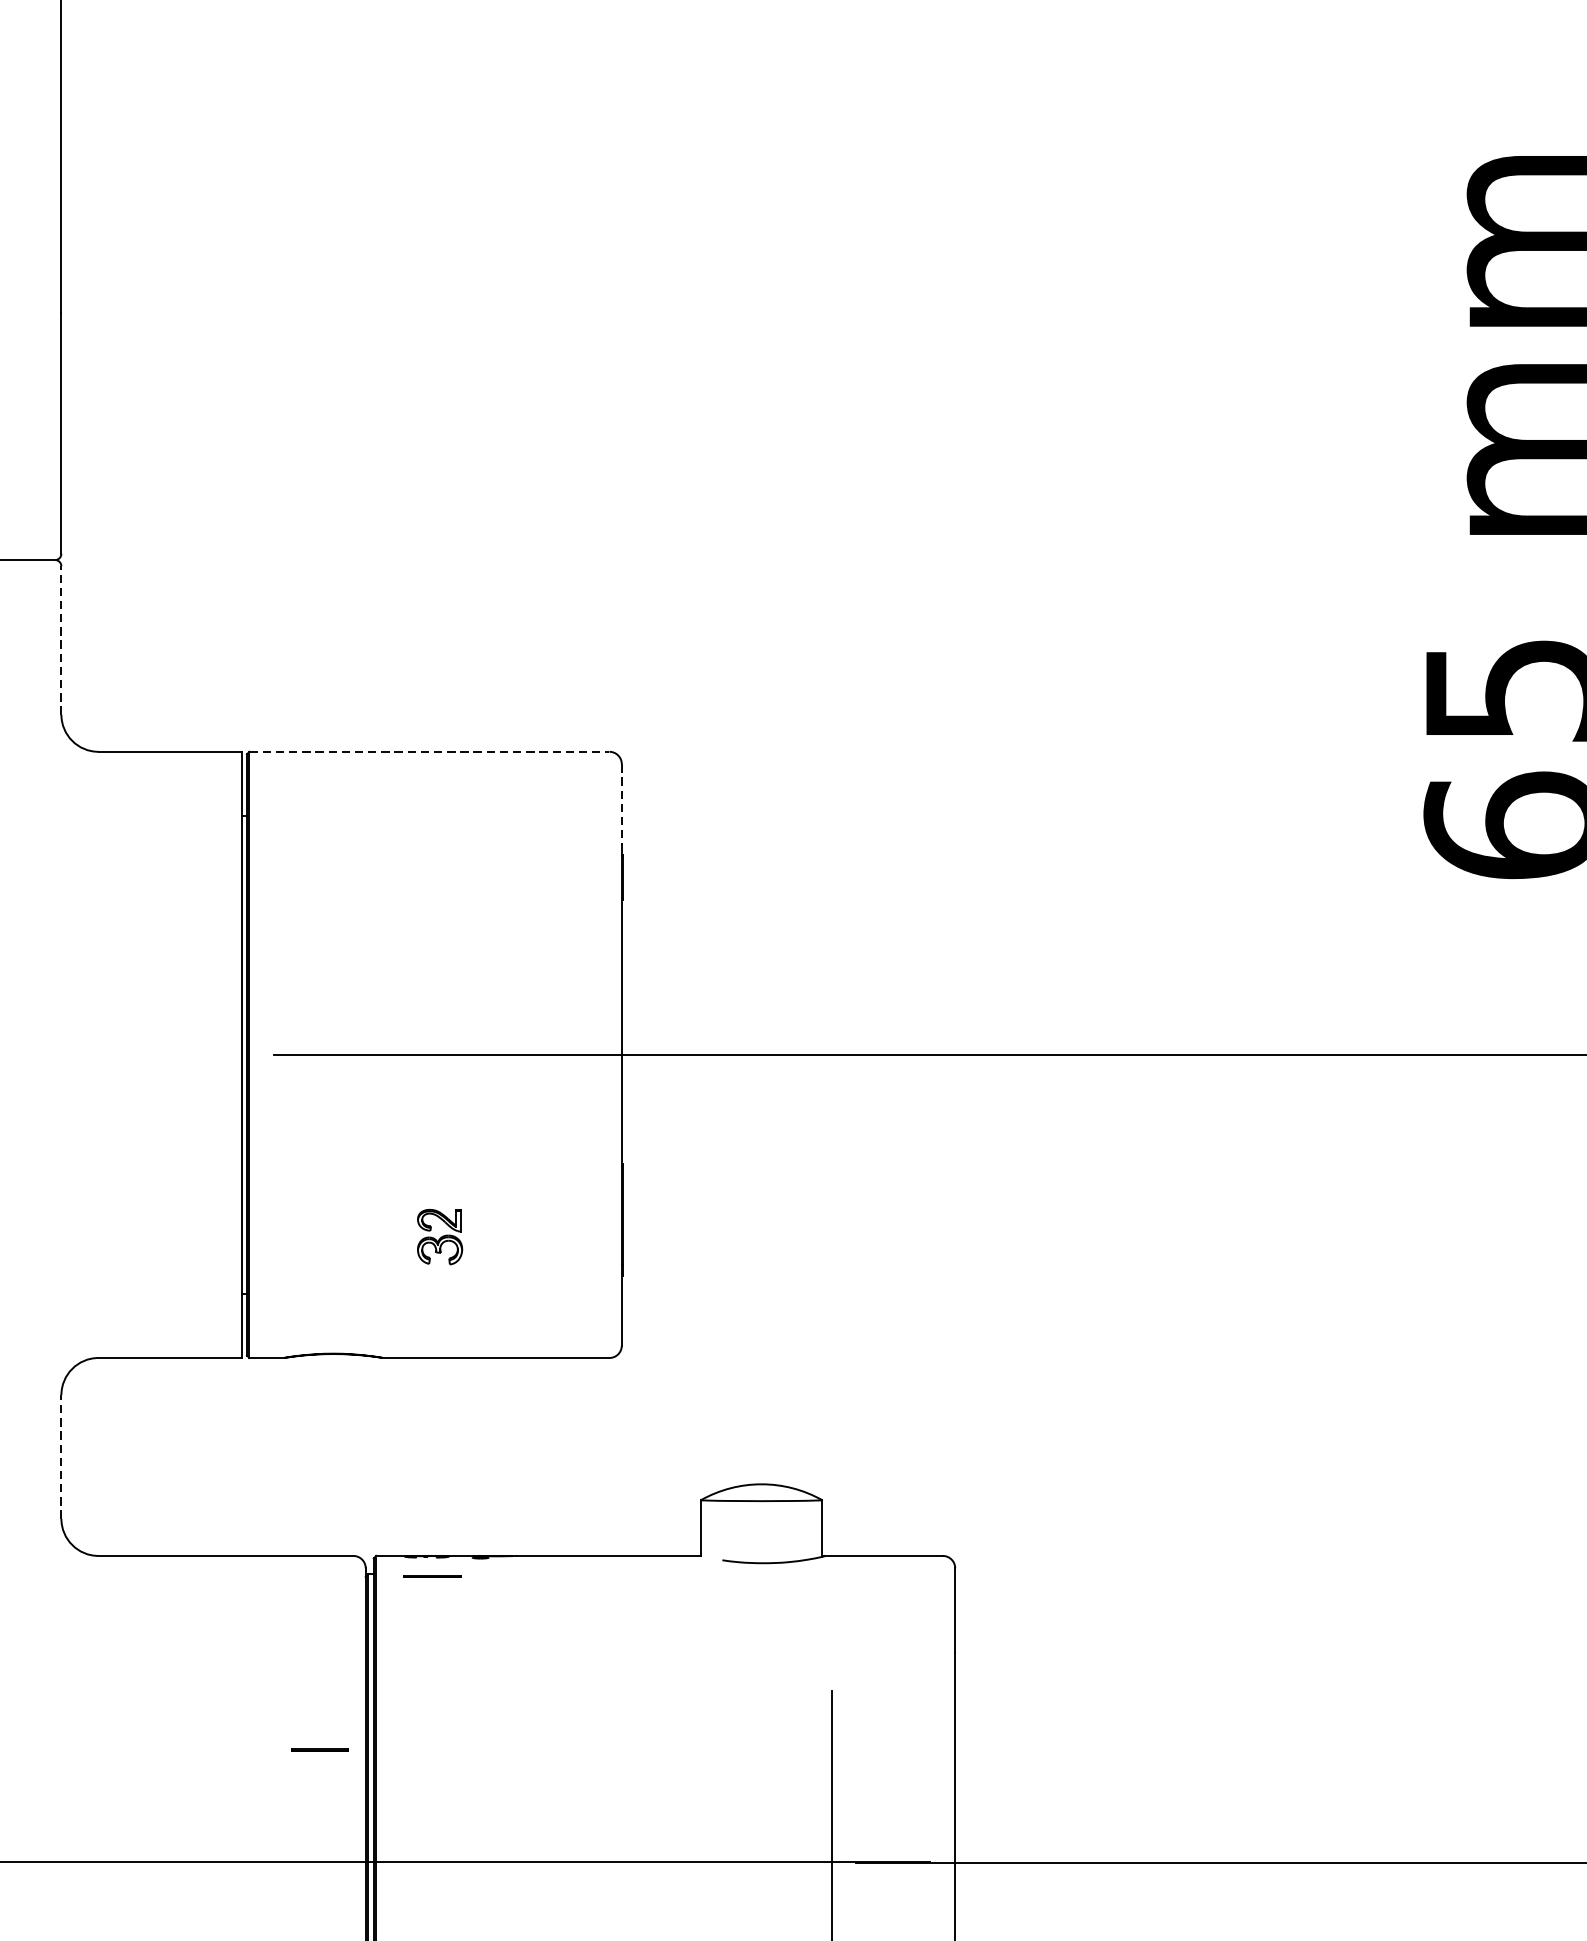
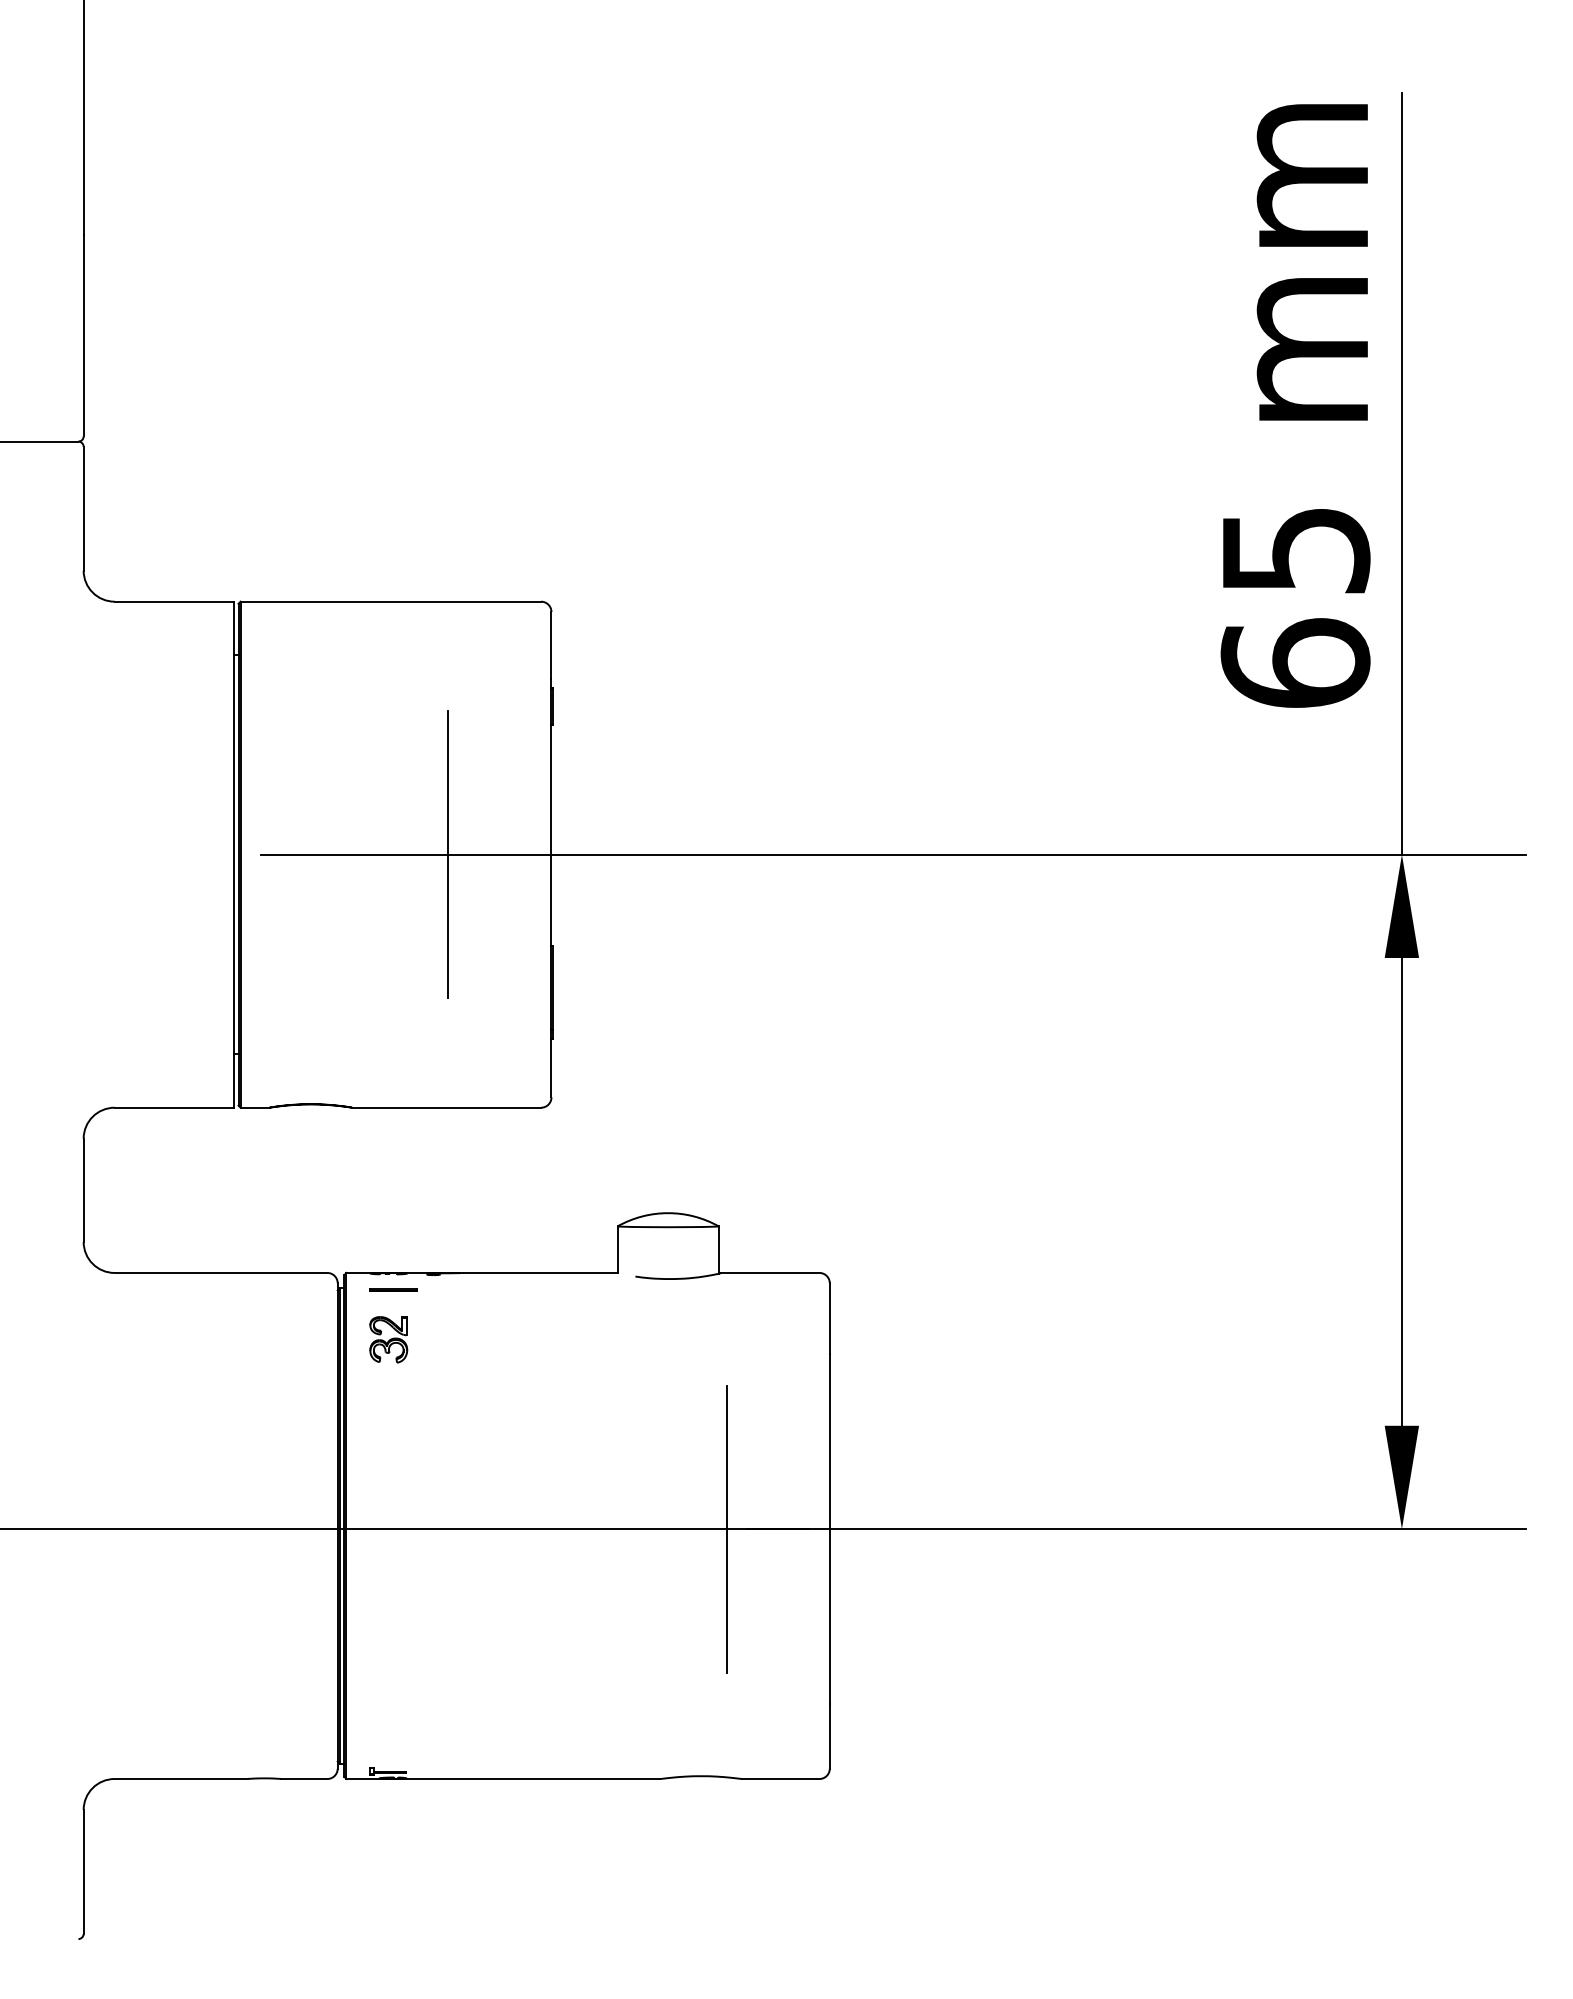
line: (61, 640) -> (83, 508), dashed -> solid
line: (430, 751) -> (391, 601), dashed -> solid
line: (621, 804) -> (551, 645), dashed -> solid
line: (498, 1053) -> (448, 853), added
part: (439, 1236) -> (388, 1339), moved
line: (61, 1457) -> (83, 1190), dashed -> solid
line: (319, 1749) -> (299, 1434), removed

